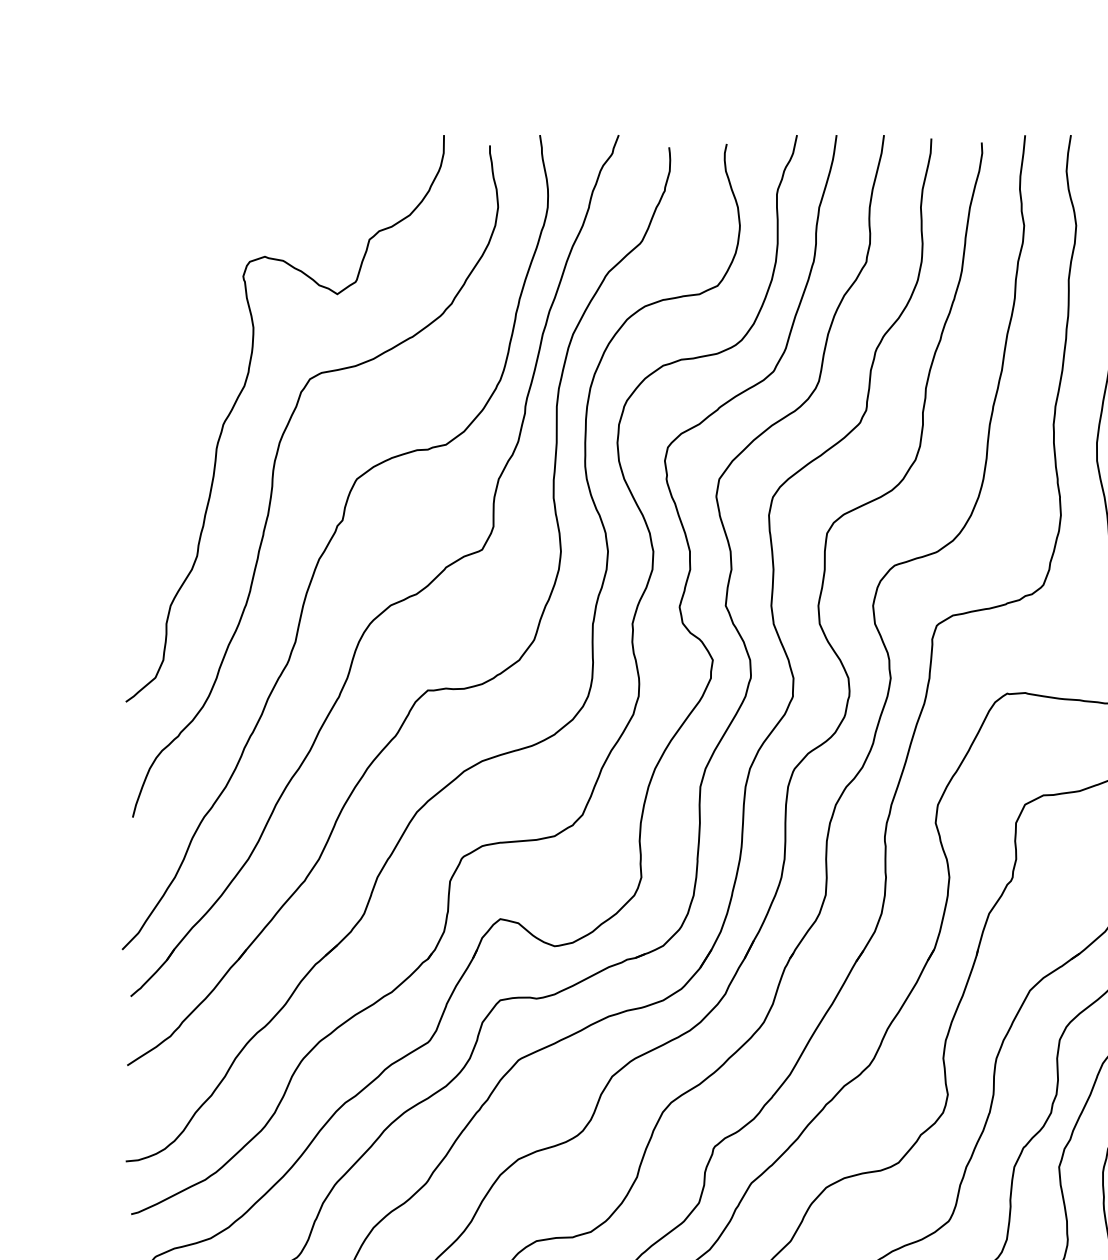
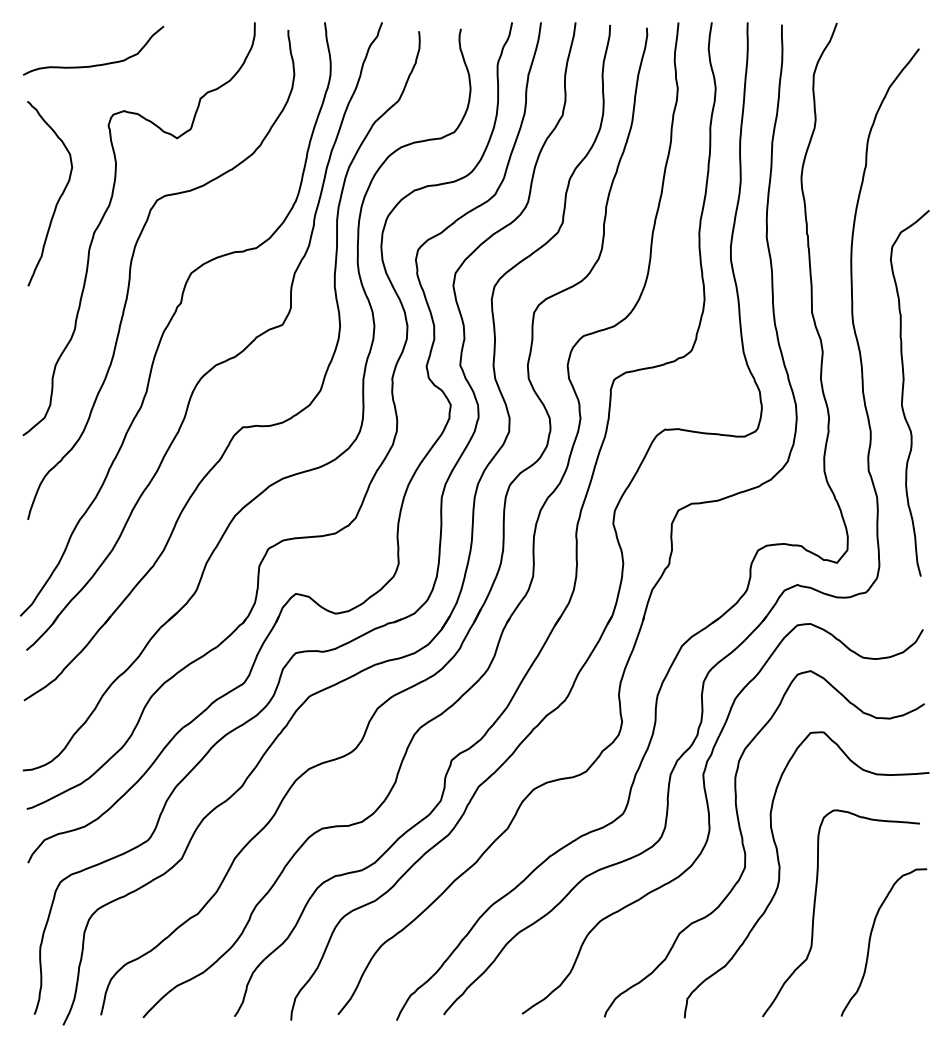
curve: (225, 192) -> (95, 64), added
curve: (174, 376) -> (58, 198), added

